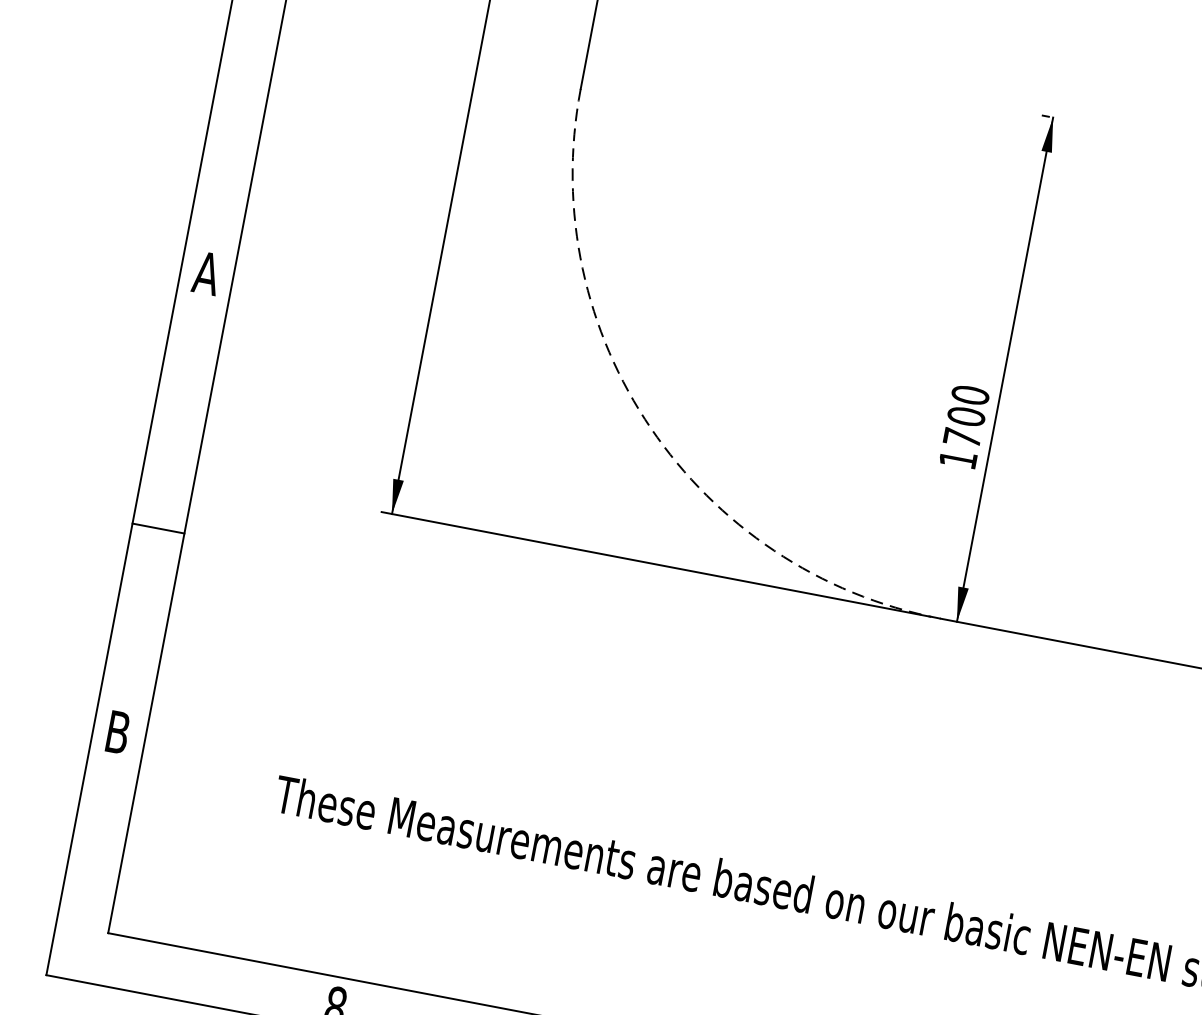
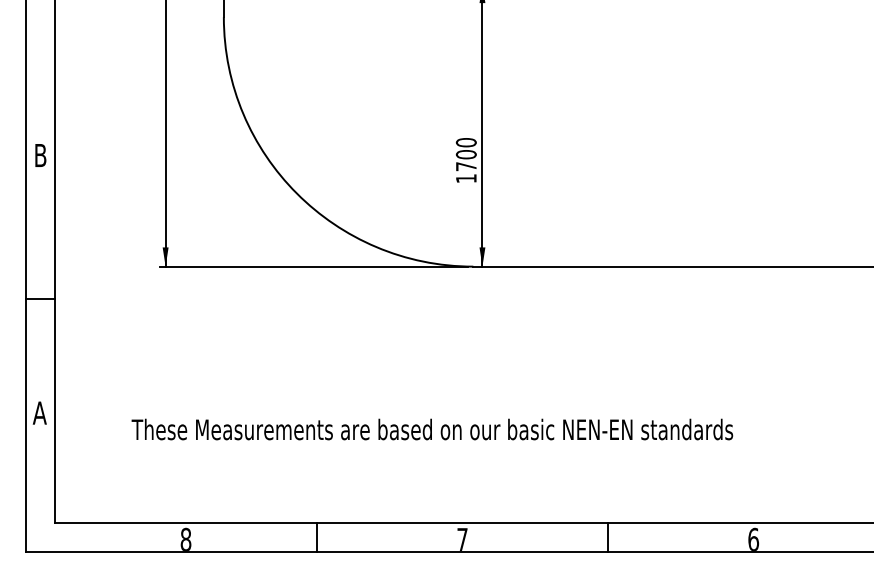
text: (206, 273) -> (40, 155), A -> B
arc: (650, 428) -> (296, 193), dashed -> solid
text: (117, 731) -> (39, 412), B -> A

